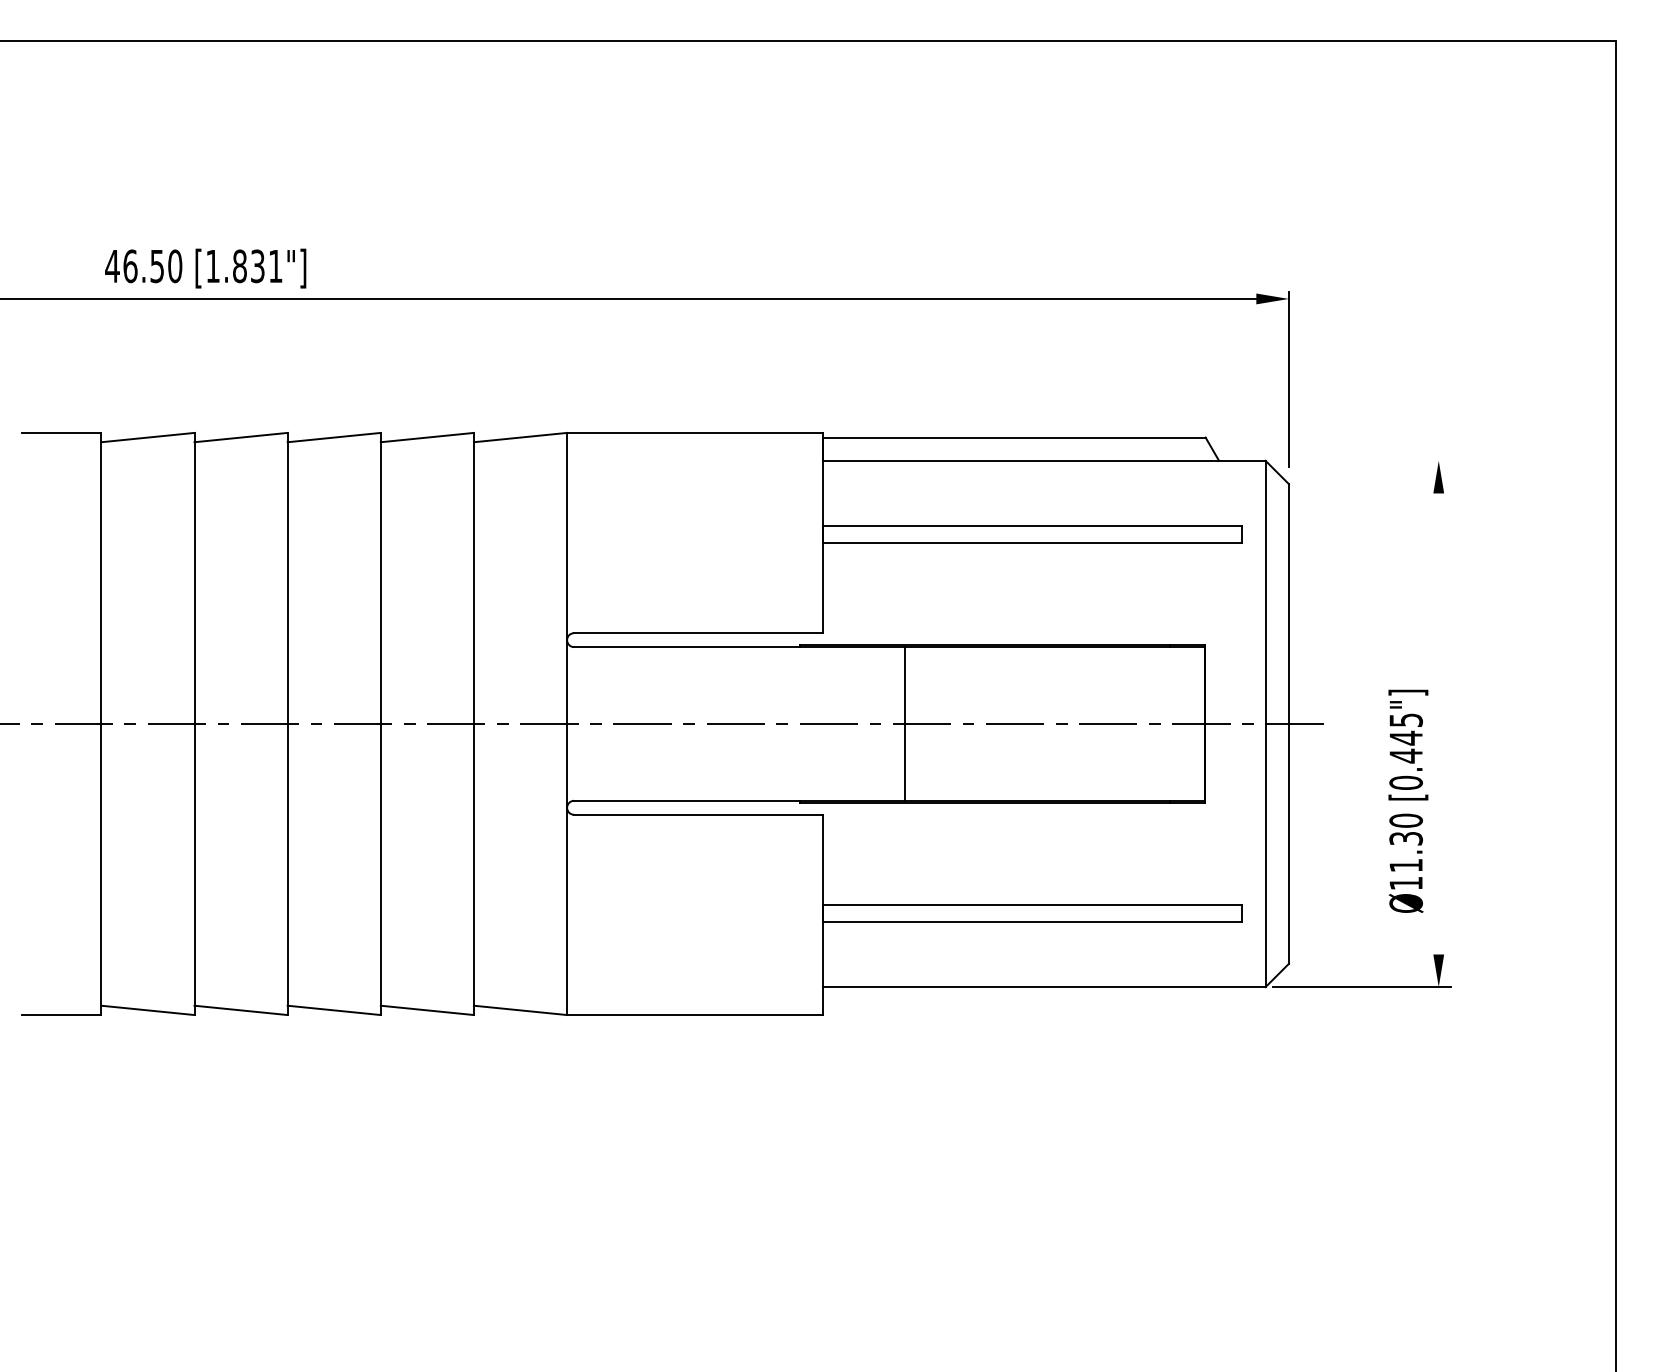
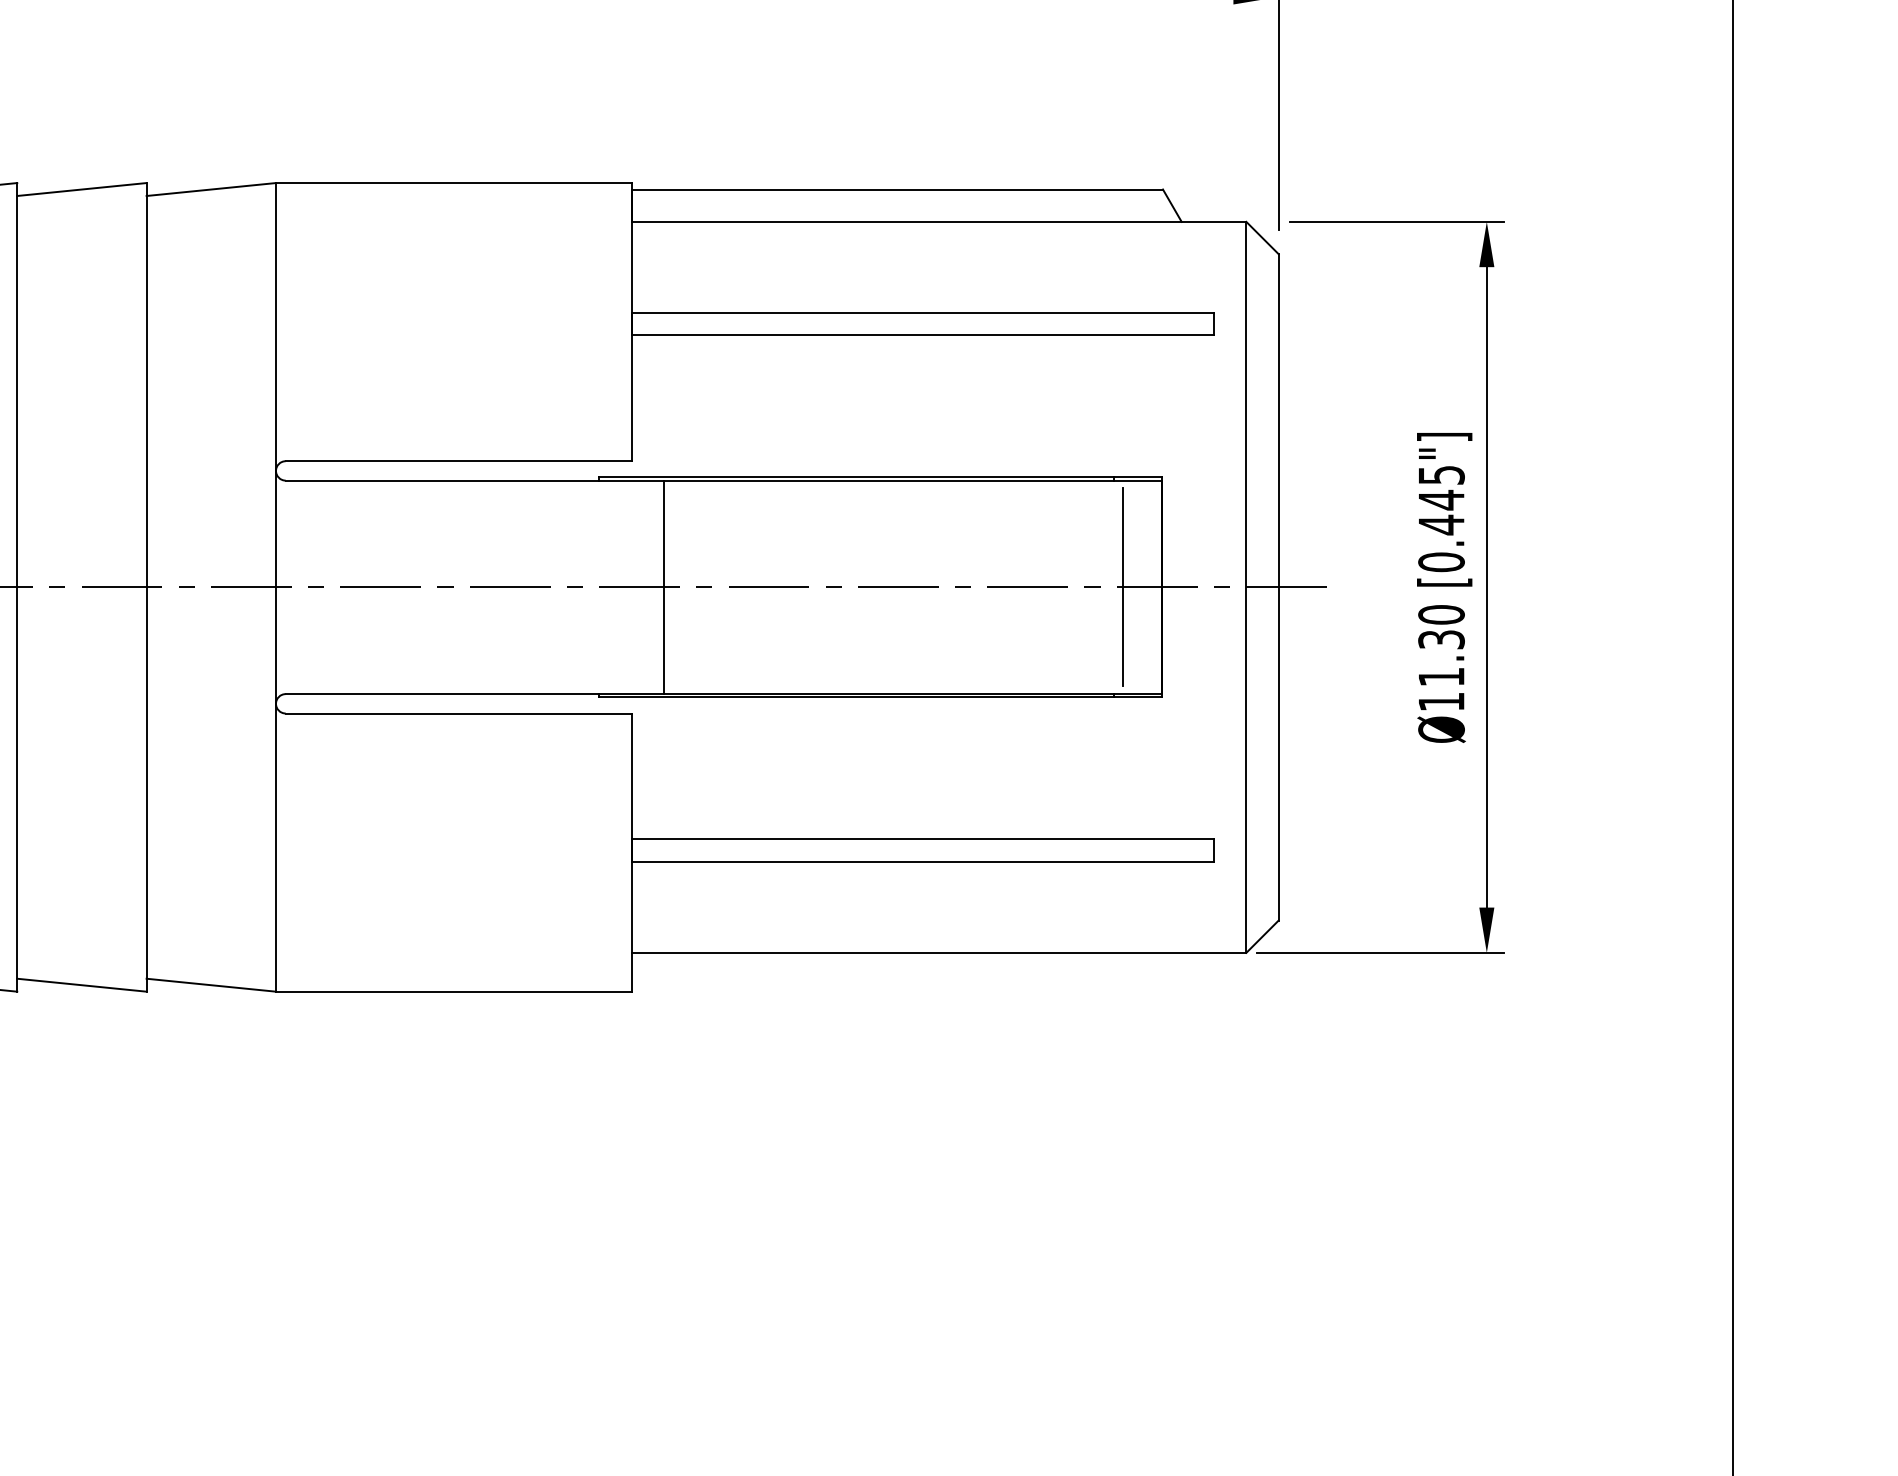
line: (1373, 460) -> (1396, 221), added
line: (904, 723) -> (664, 586), moved
line: (1176, 723) -> (1122, 586), added
line: (1438, 723) -> (1486, 586), added
text: (1408, 800) -> (1444, 586), moved

